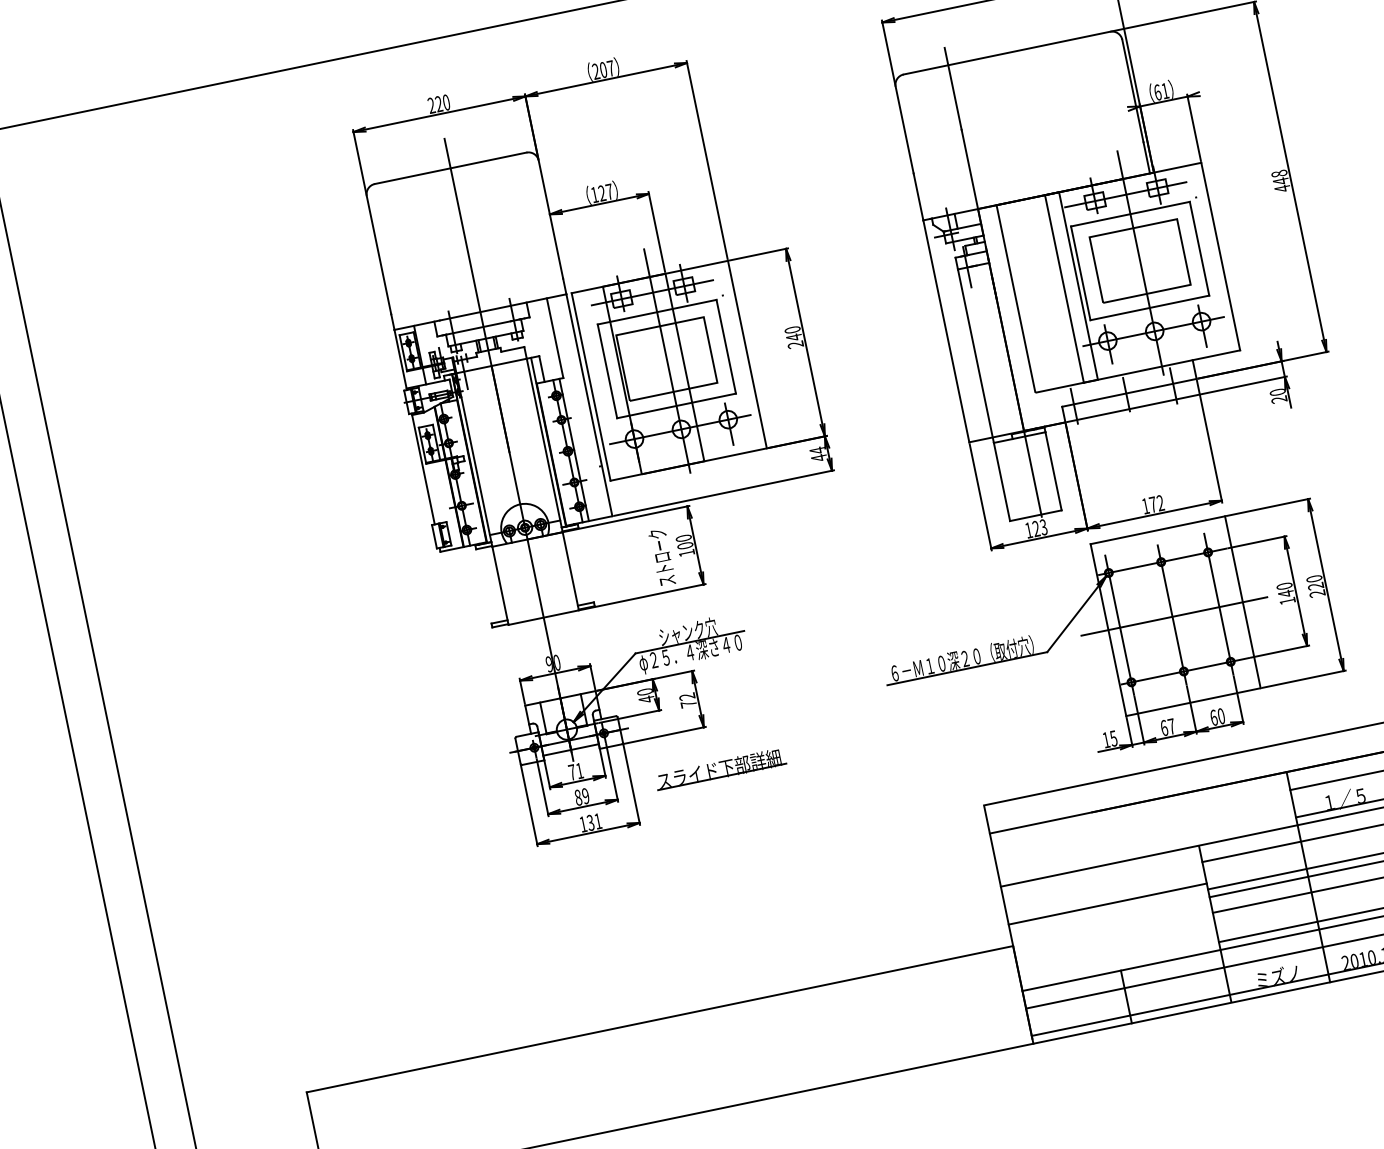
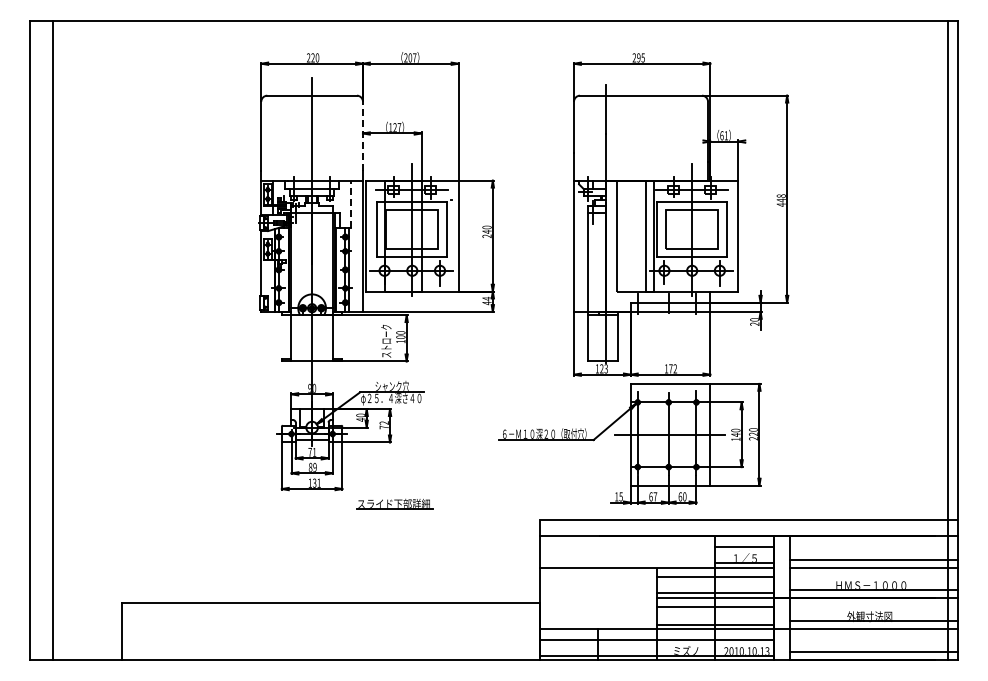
line: (550, 219) -> (362, 136), solid -> dashed
line: (555, 338) -> (351, 204), solid -> dashed
part: (720, 768) -> (394, 503), moved
line: (1106, 905) -> (597, 590), removed

